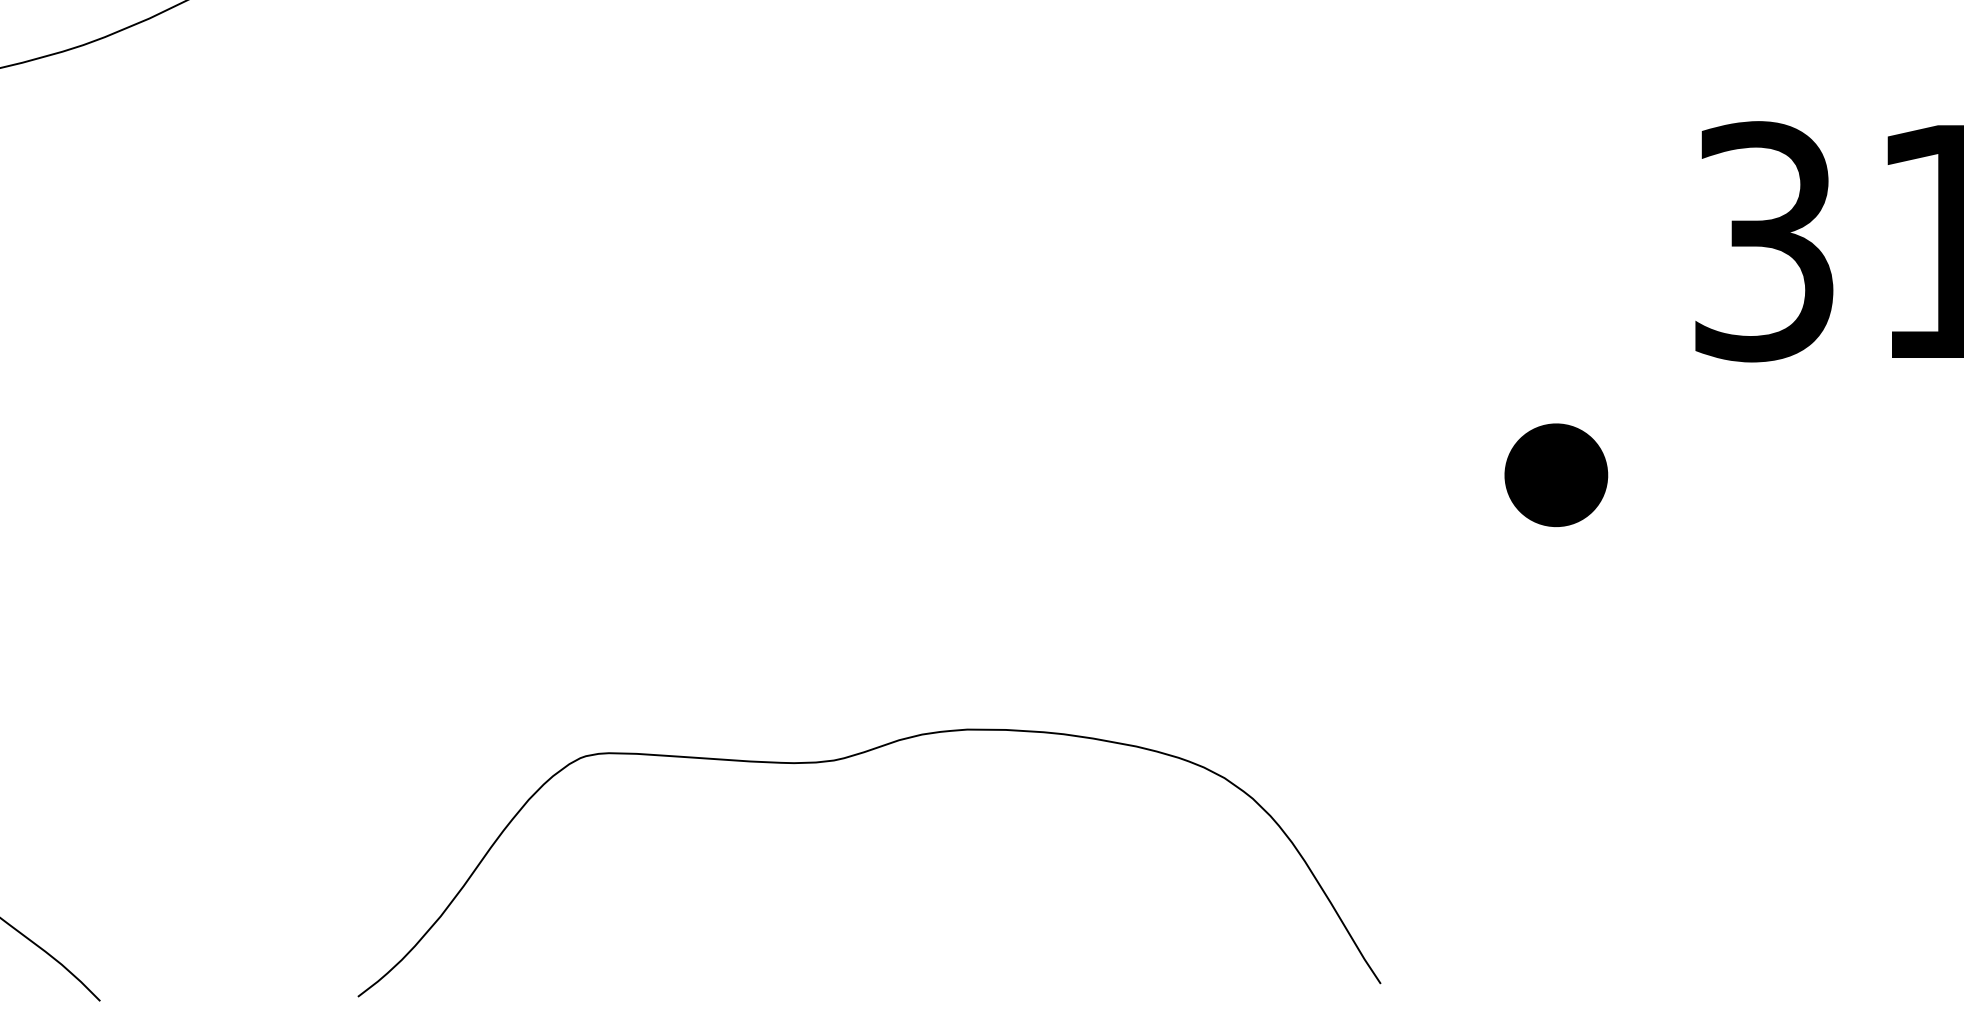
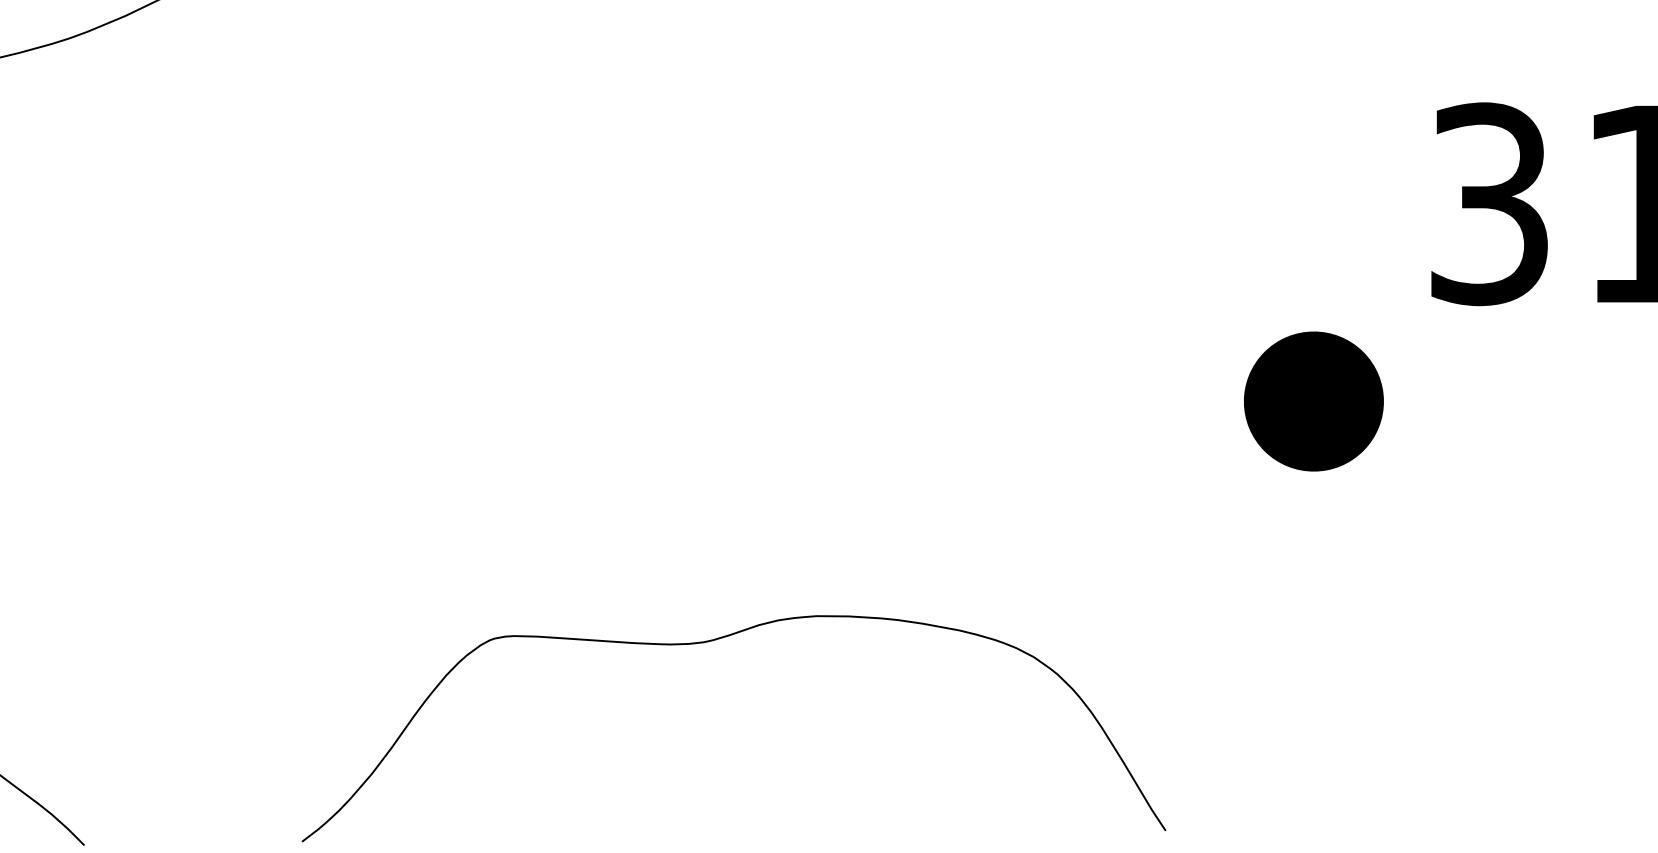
part: (1556, 474) -> (1314, 400), size x1.6

